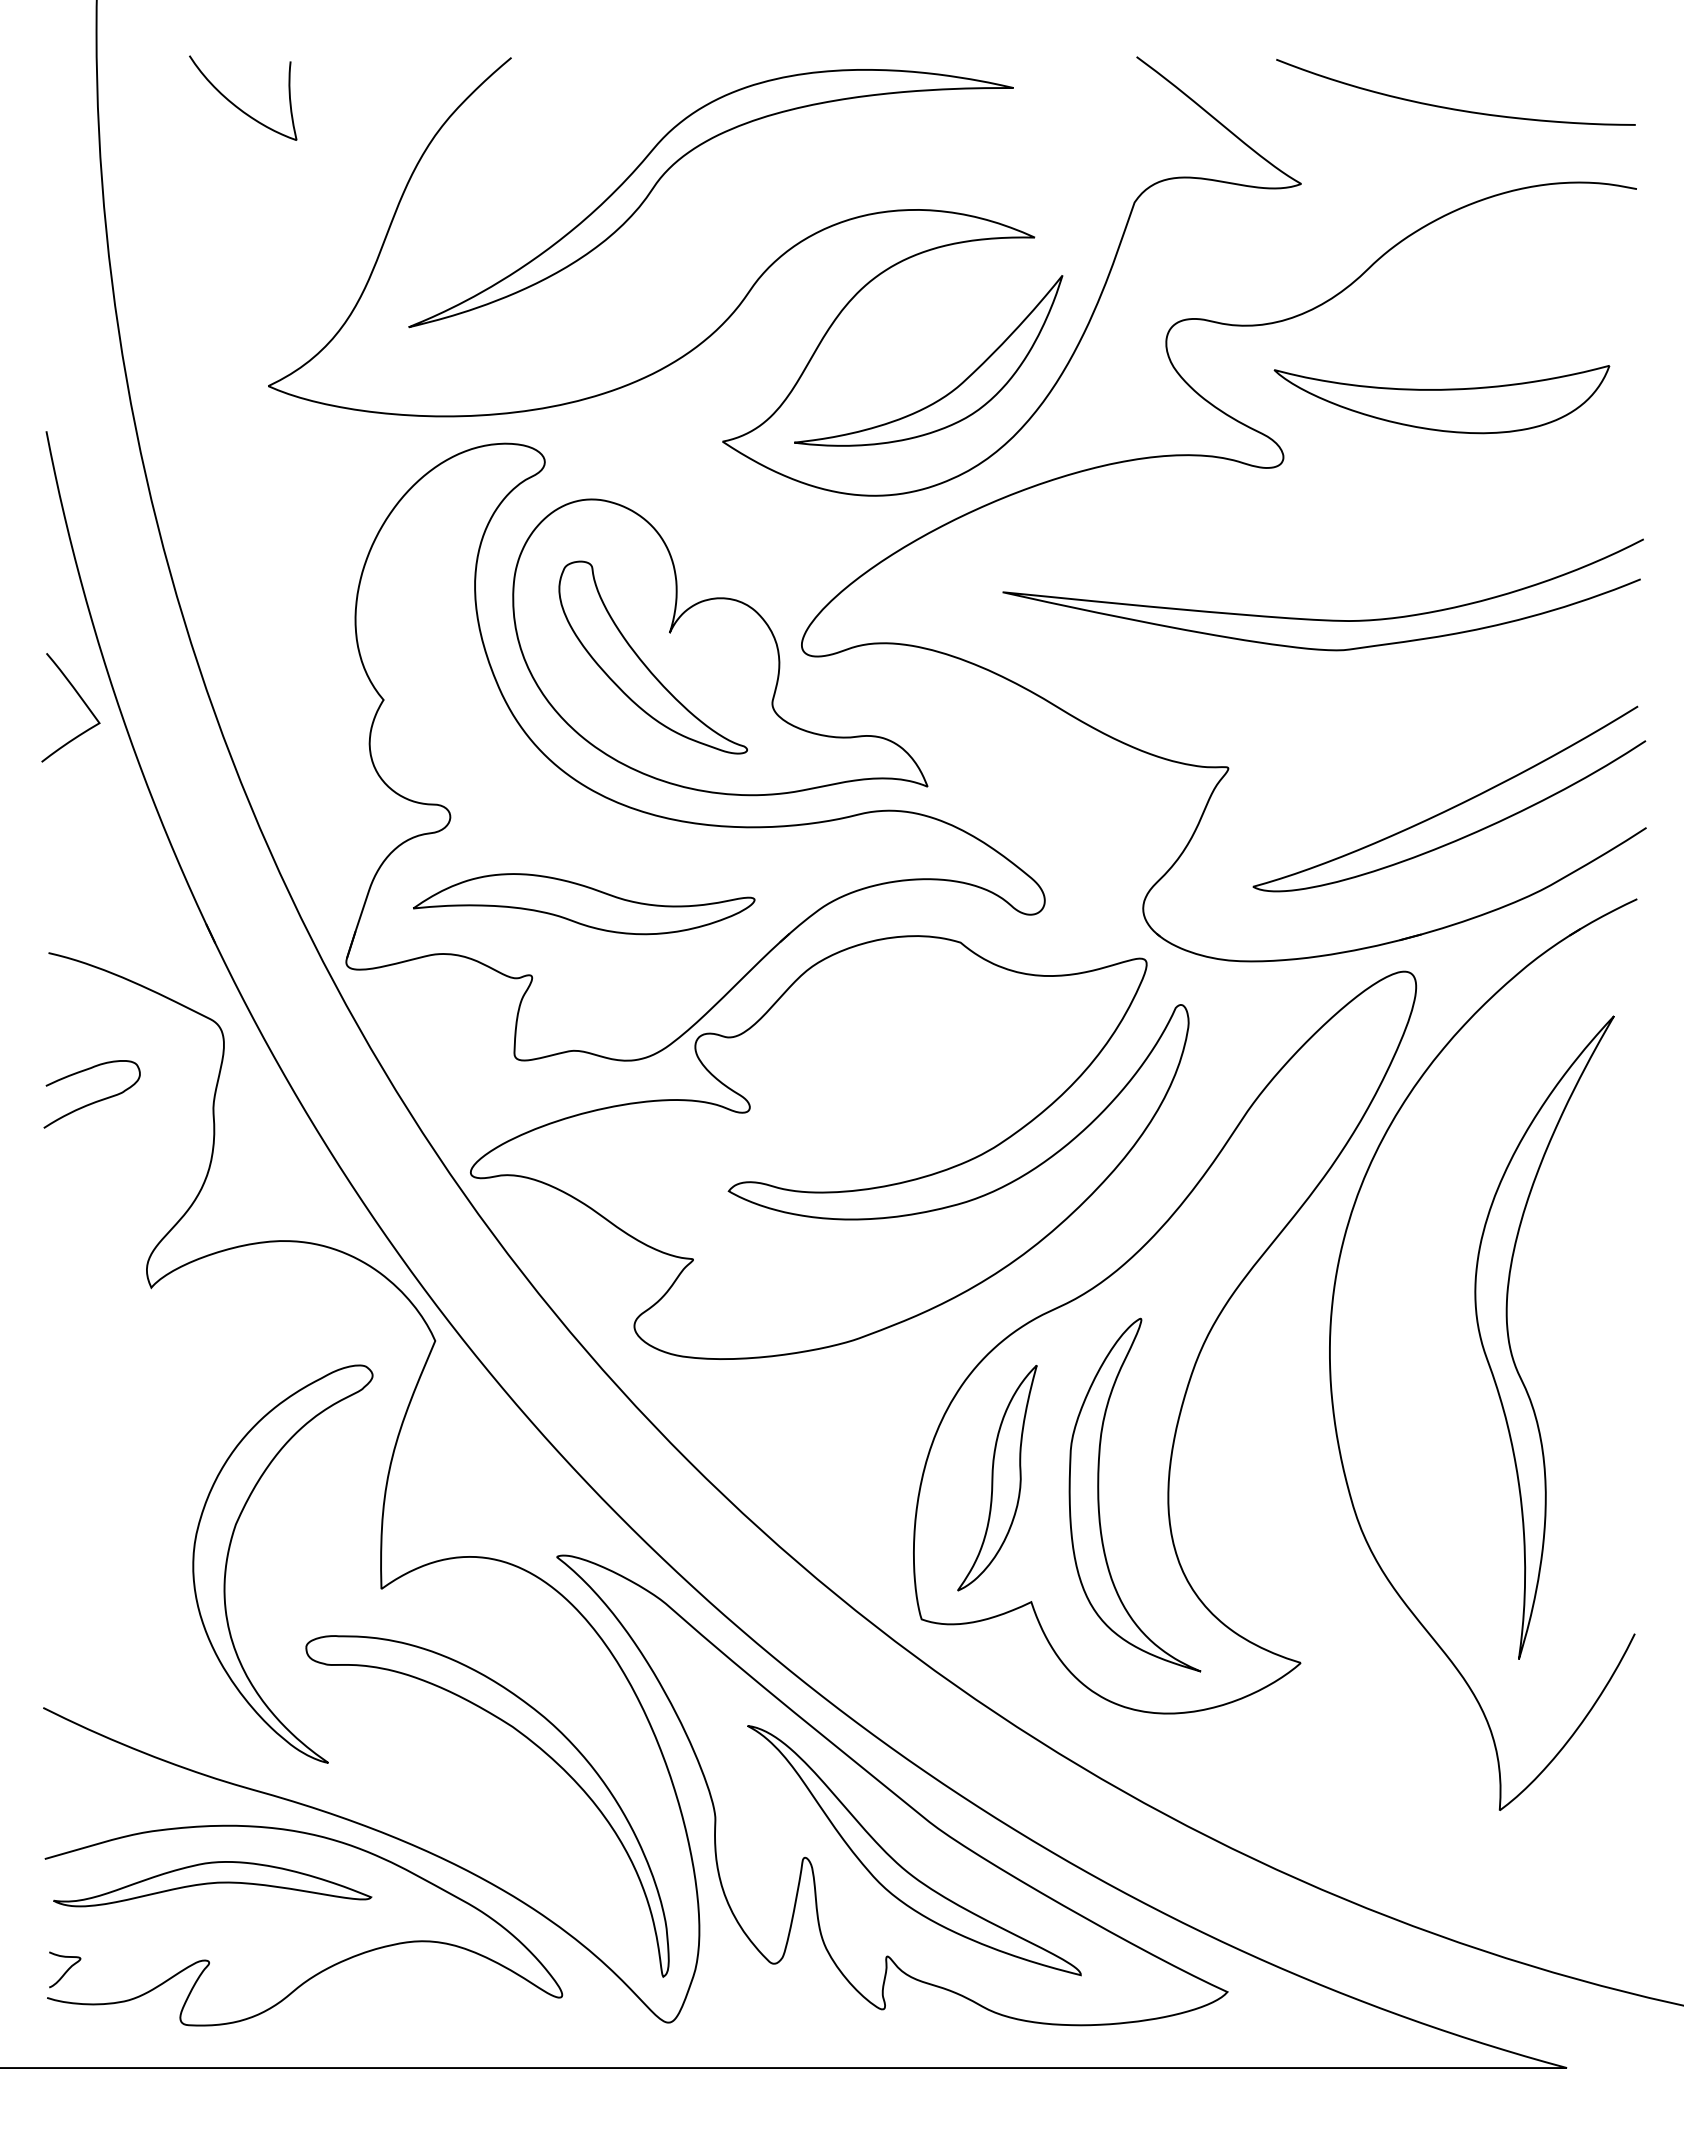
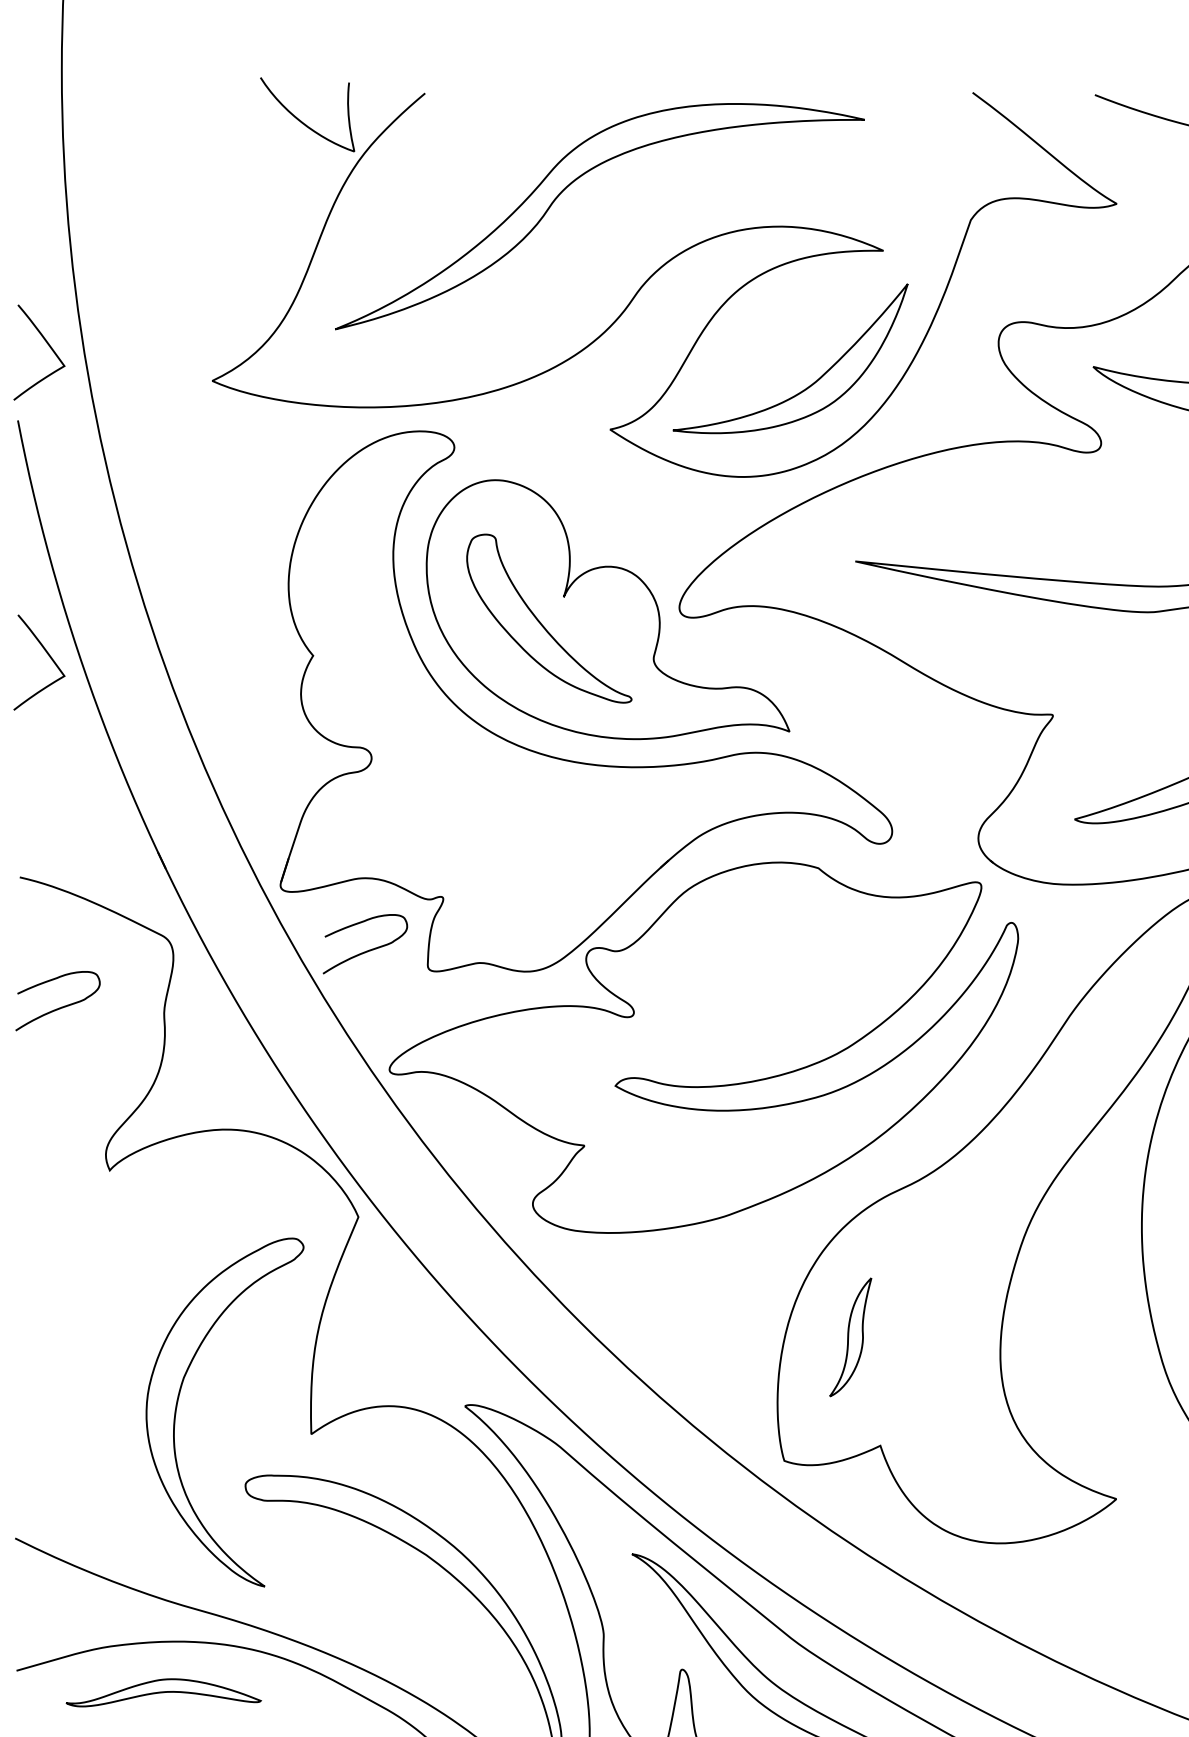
curve: (235, 104) -> (300, 120), moved
curve: (81, 346) -> (48, 346), added
part: (584, 904) -> (489, 834), removed
curve: (445, 1036) -> (367, 950), added
part: (997, 1478) -> (850, 1337), size x0.6
part: (1099, 1494) -> (940, 1351), removed
part: (212, 1884) -> (163, 1693), size x0.7

